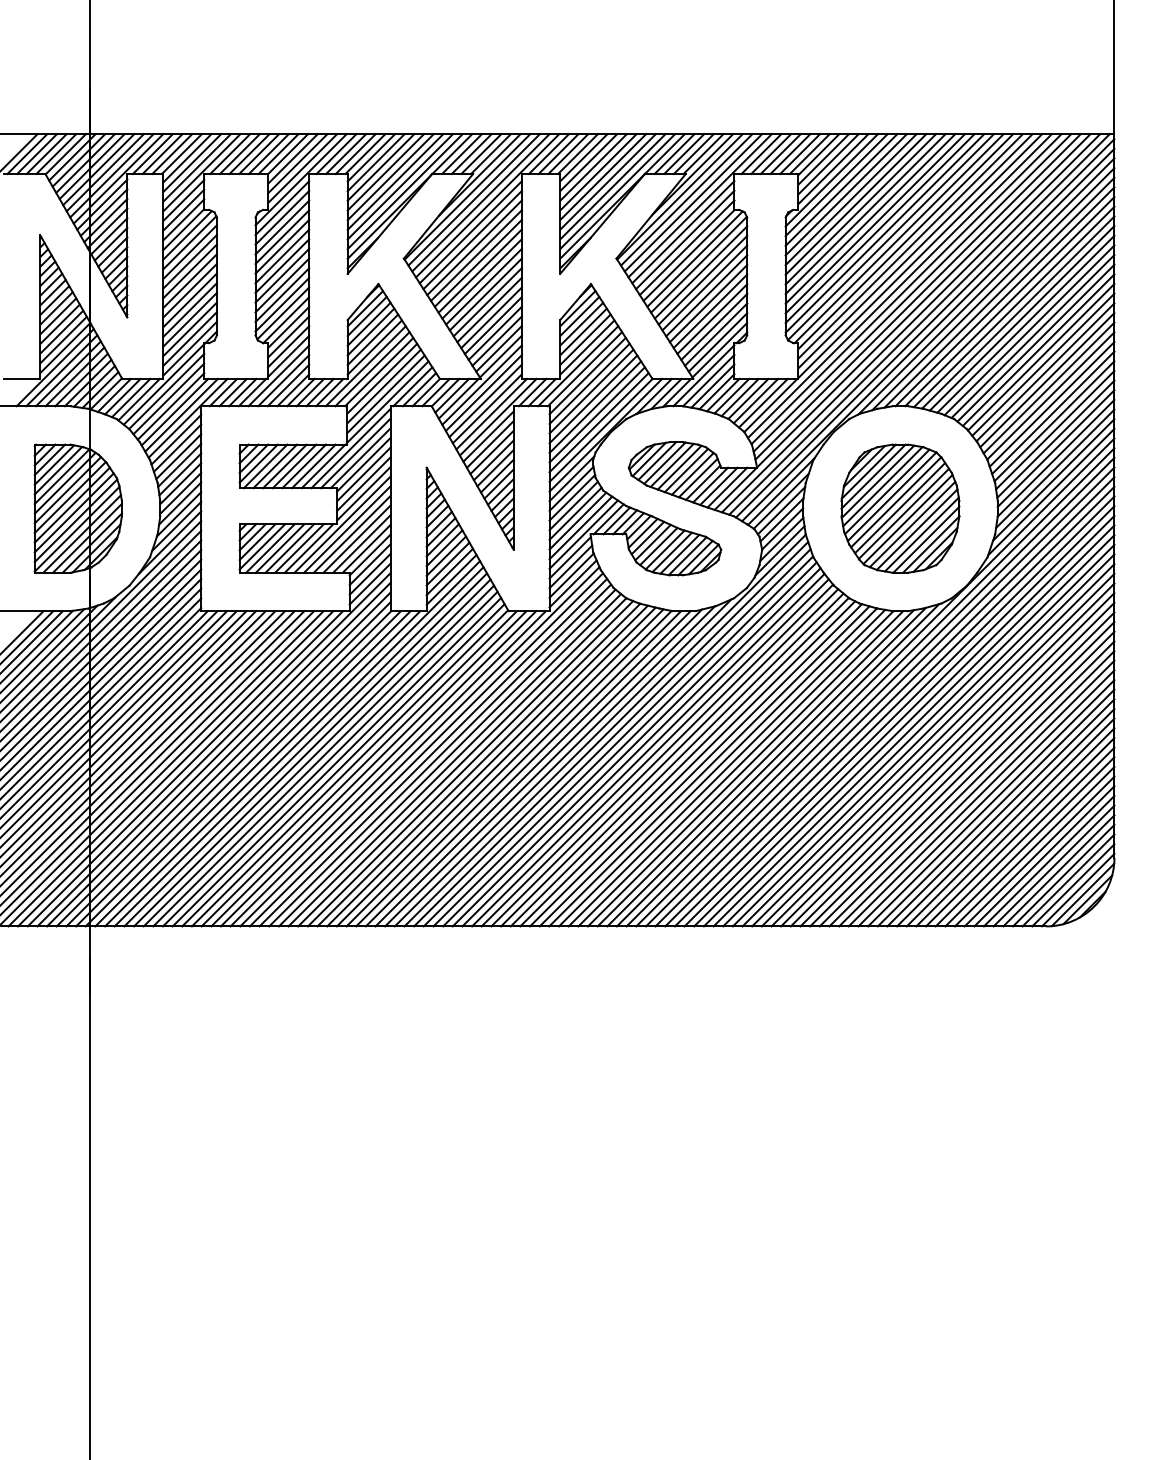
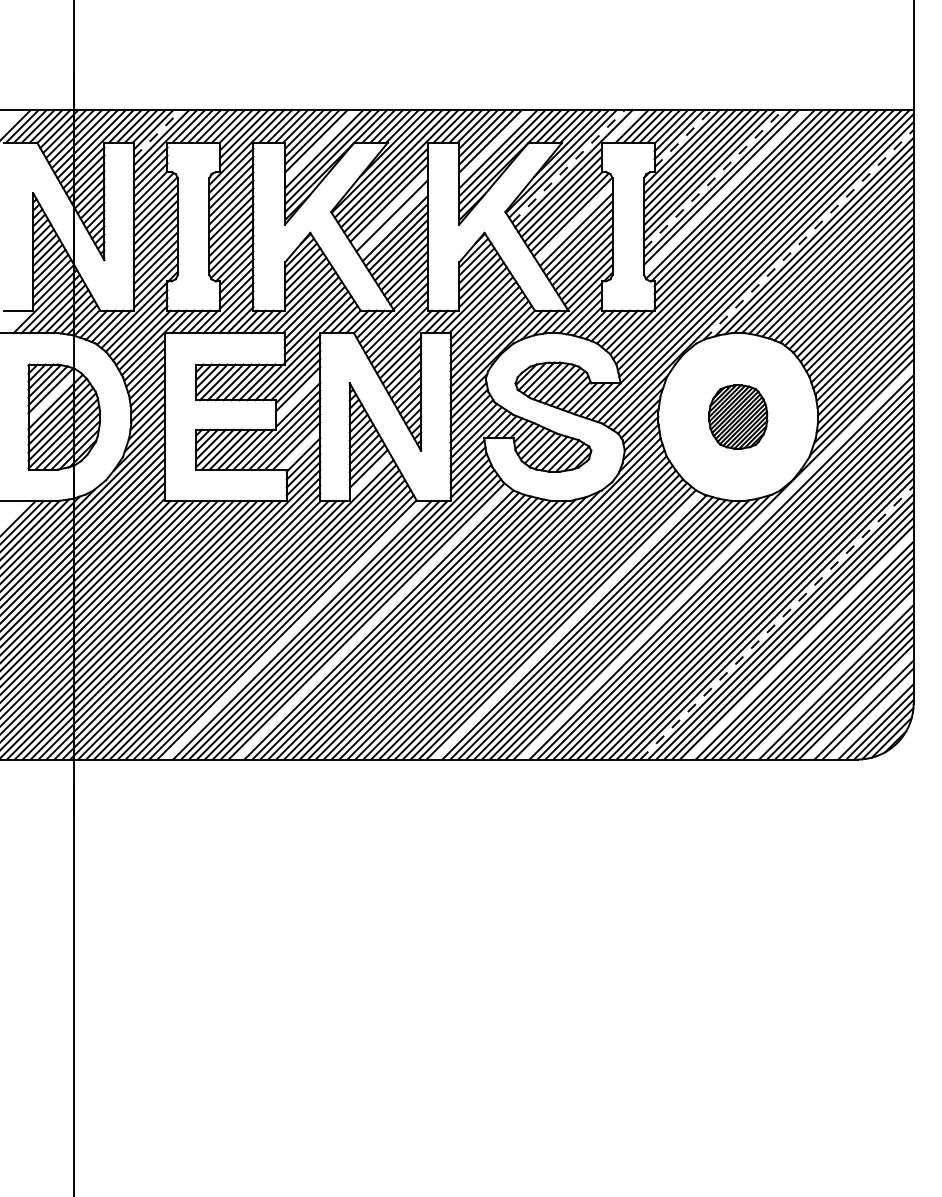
line: (761, 154) -> (624, 126), removed
line: (192, 163) -> (157, 134), solid -> dashed
line: (833, 168) -> (683, 138), solid -> dashed
line: (390, 177) -> (320, 145), removed
line: (603, 177) -> (494, 145), removed
line: (693, 202) -> (568, 166), solid -> dashed
line: (870, 218) -> (713, 179), solid -> dashed
line: (884, 233) -> (725, 191), removed
line: (476, 255) -> (390, 209), removed
line: (479, 270) -> (393, 221), removed
line: (700, 272) -> (574, 223), removed
line: (986, 286) -> (808, 234), solid -> dashed
line: (64, 482) -> (52, 395), removed
line: (363, 484) -> (298, 397), removed
part: (900, 508) -> (738, 416), size x0.6
line: (366, 548) -> (300, 449), removed
line: (451, 579) -> (370, 475), removed
line: (875, 687) -> (717, 563), removed
line: (947, 759) -> (776, 622), solid -> dashed
line: (454, 760) -> (372, 623), removed
line: (692, 763) -> (567, 625), removed
line: (358, 768) -> (293, 630), removed
line: (976, 788) -> (800, 646), removed
line: (1015, 827) -> (832, 678), removed
line: (1048, 860) -> (859, 705), removed
line: (1063, 875) -> (871, 717), removed

